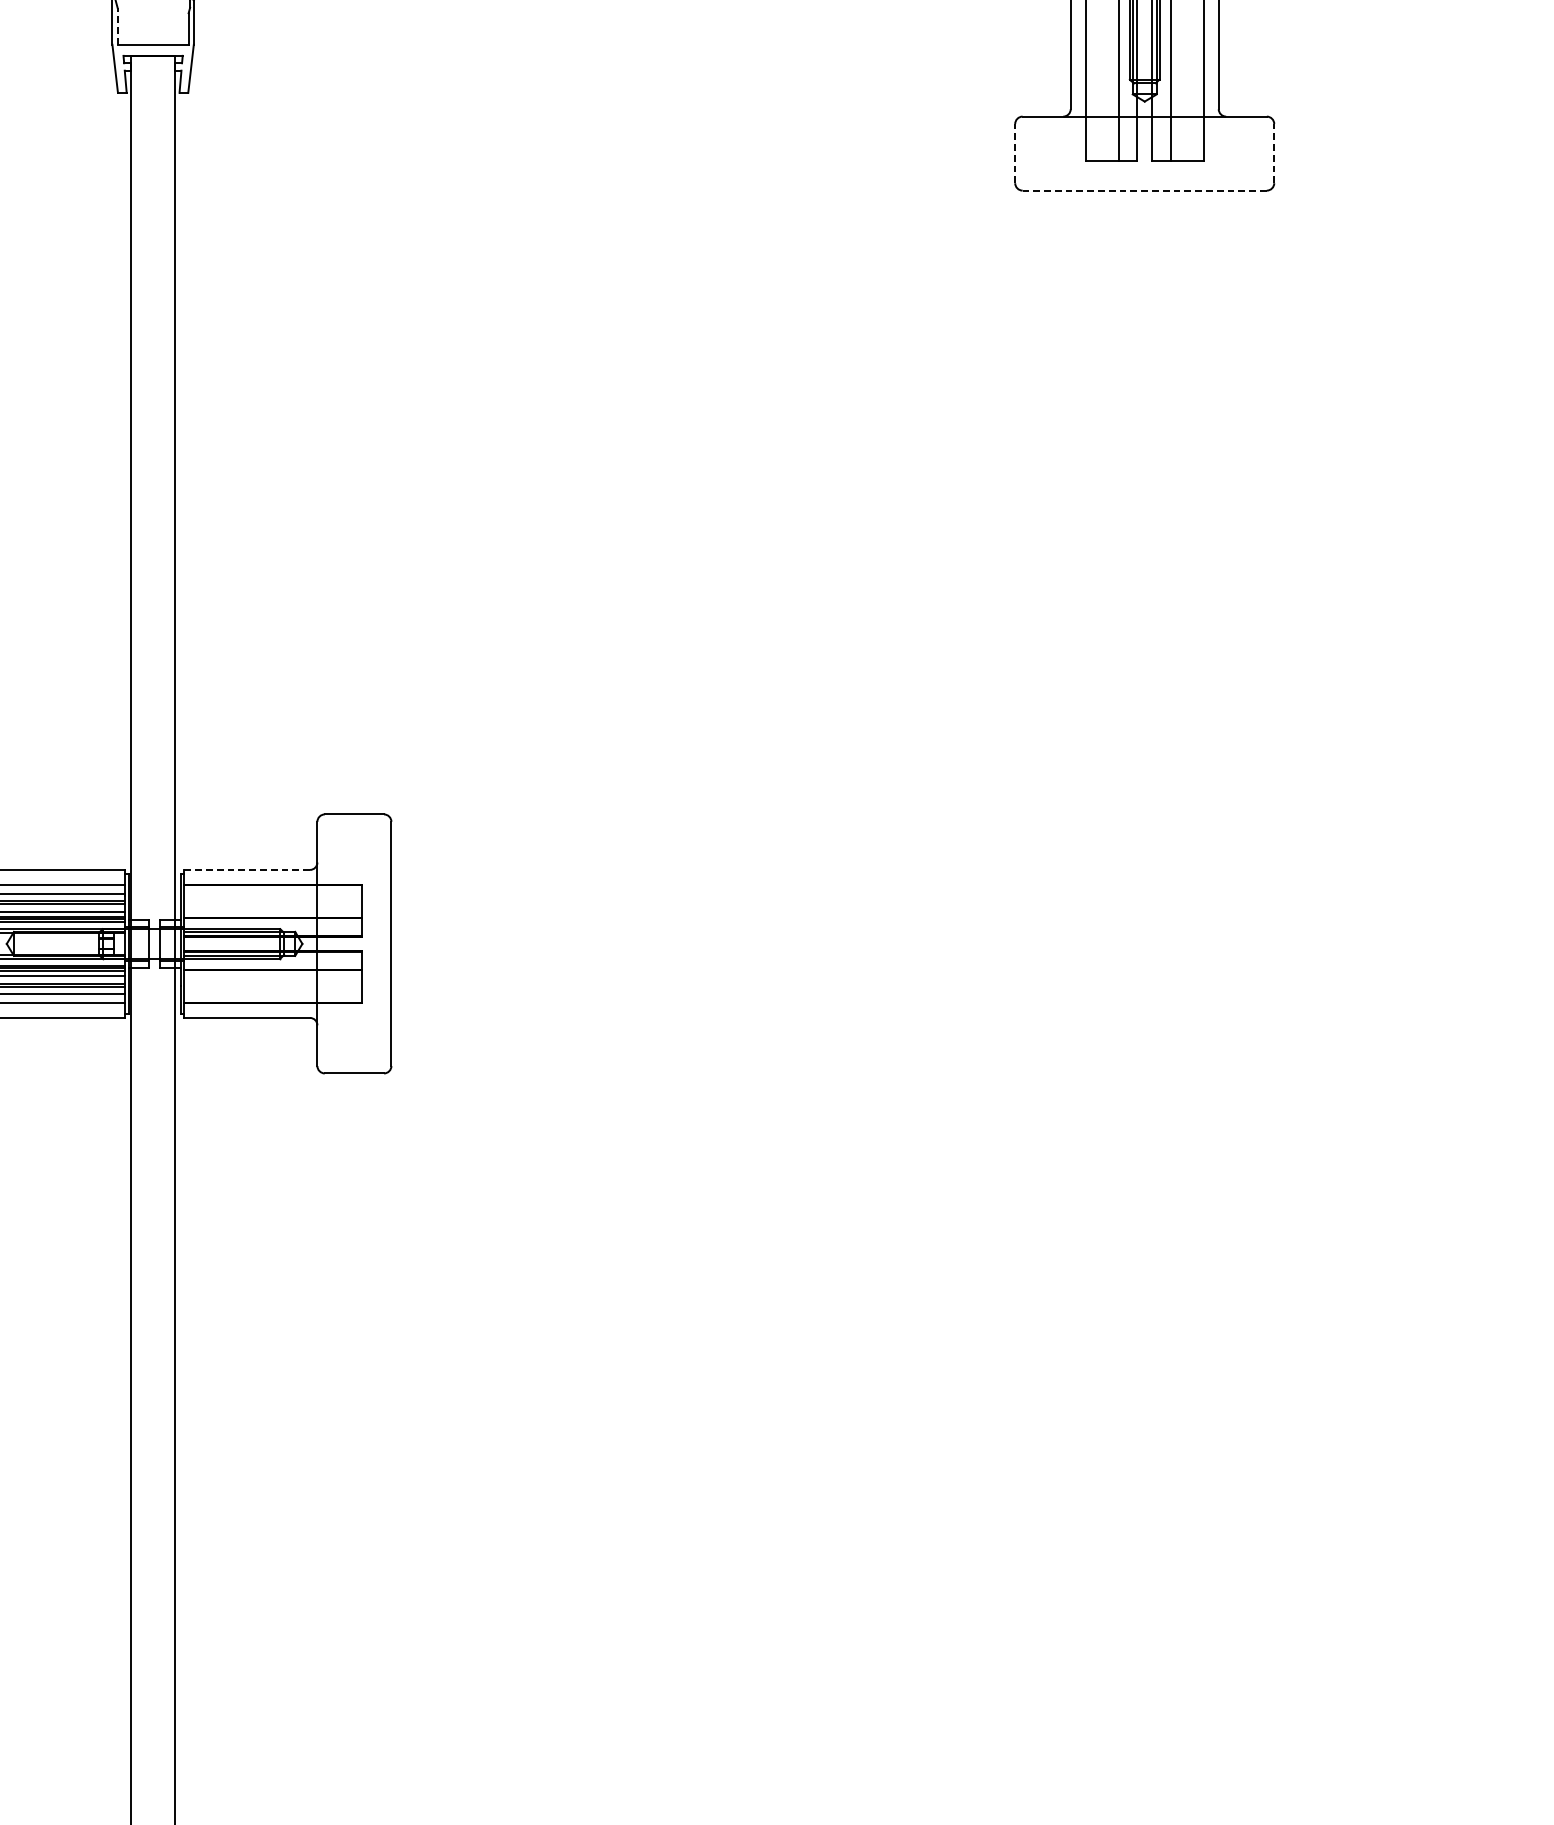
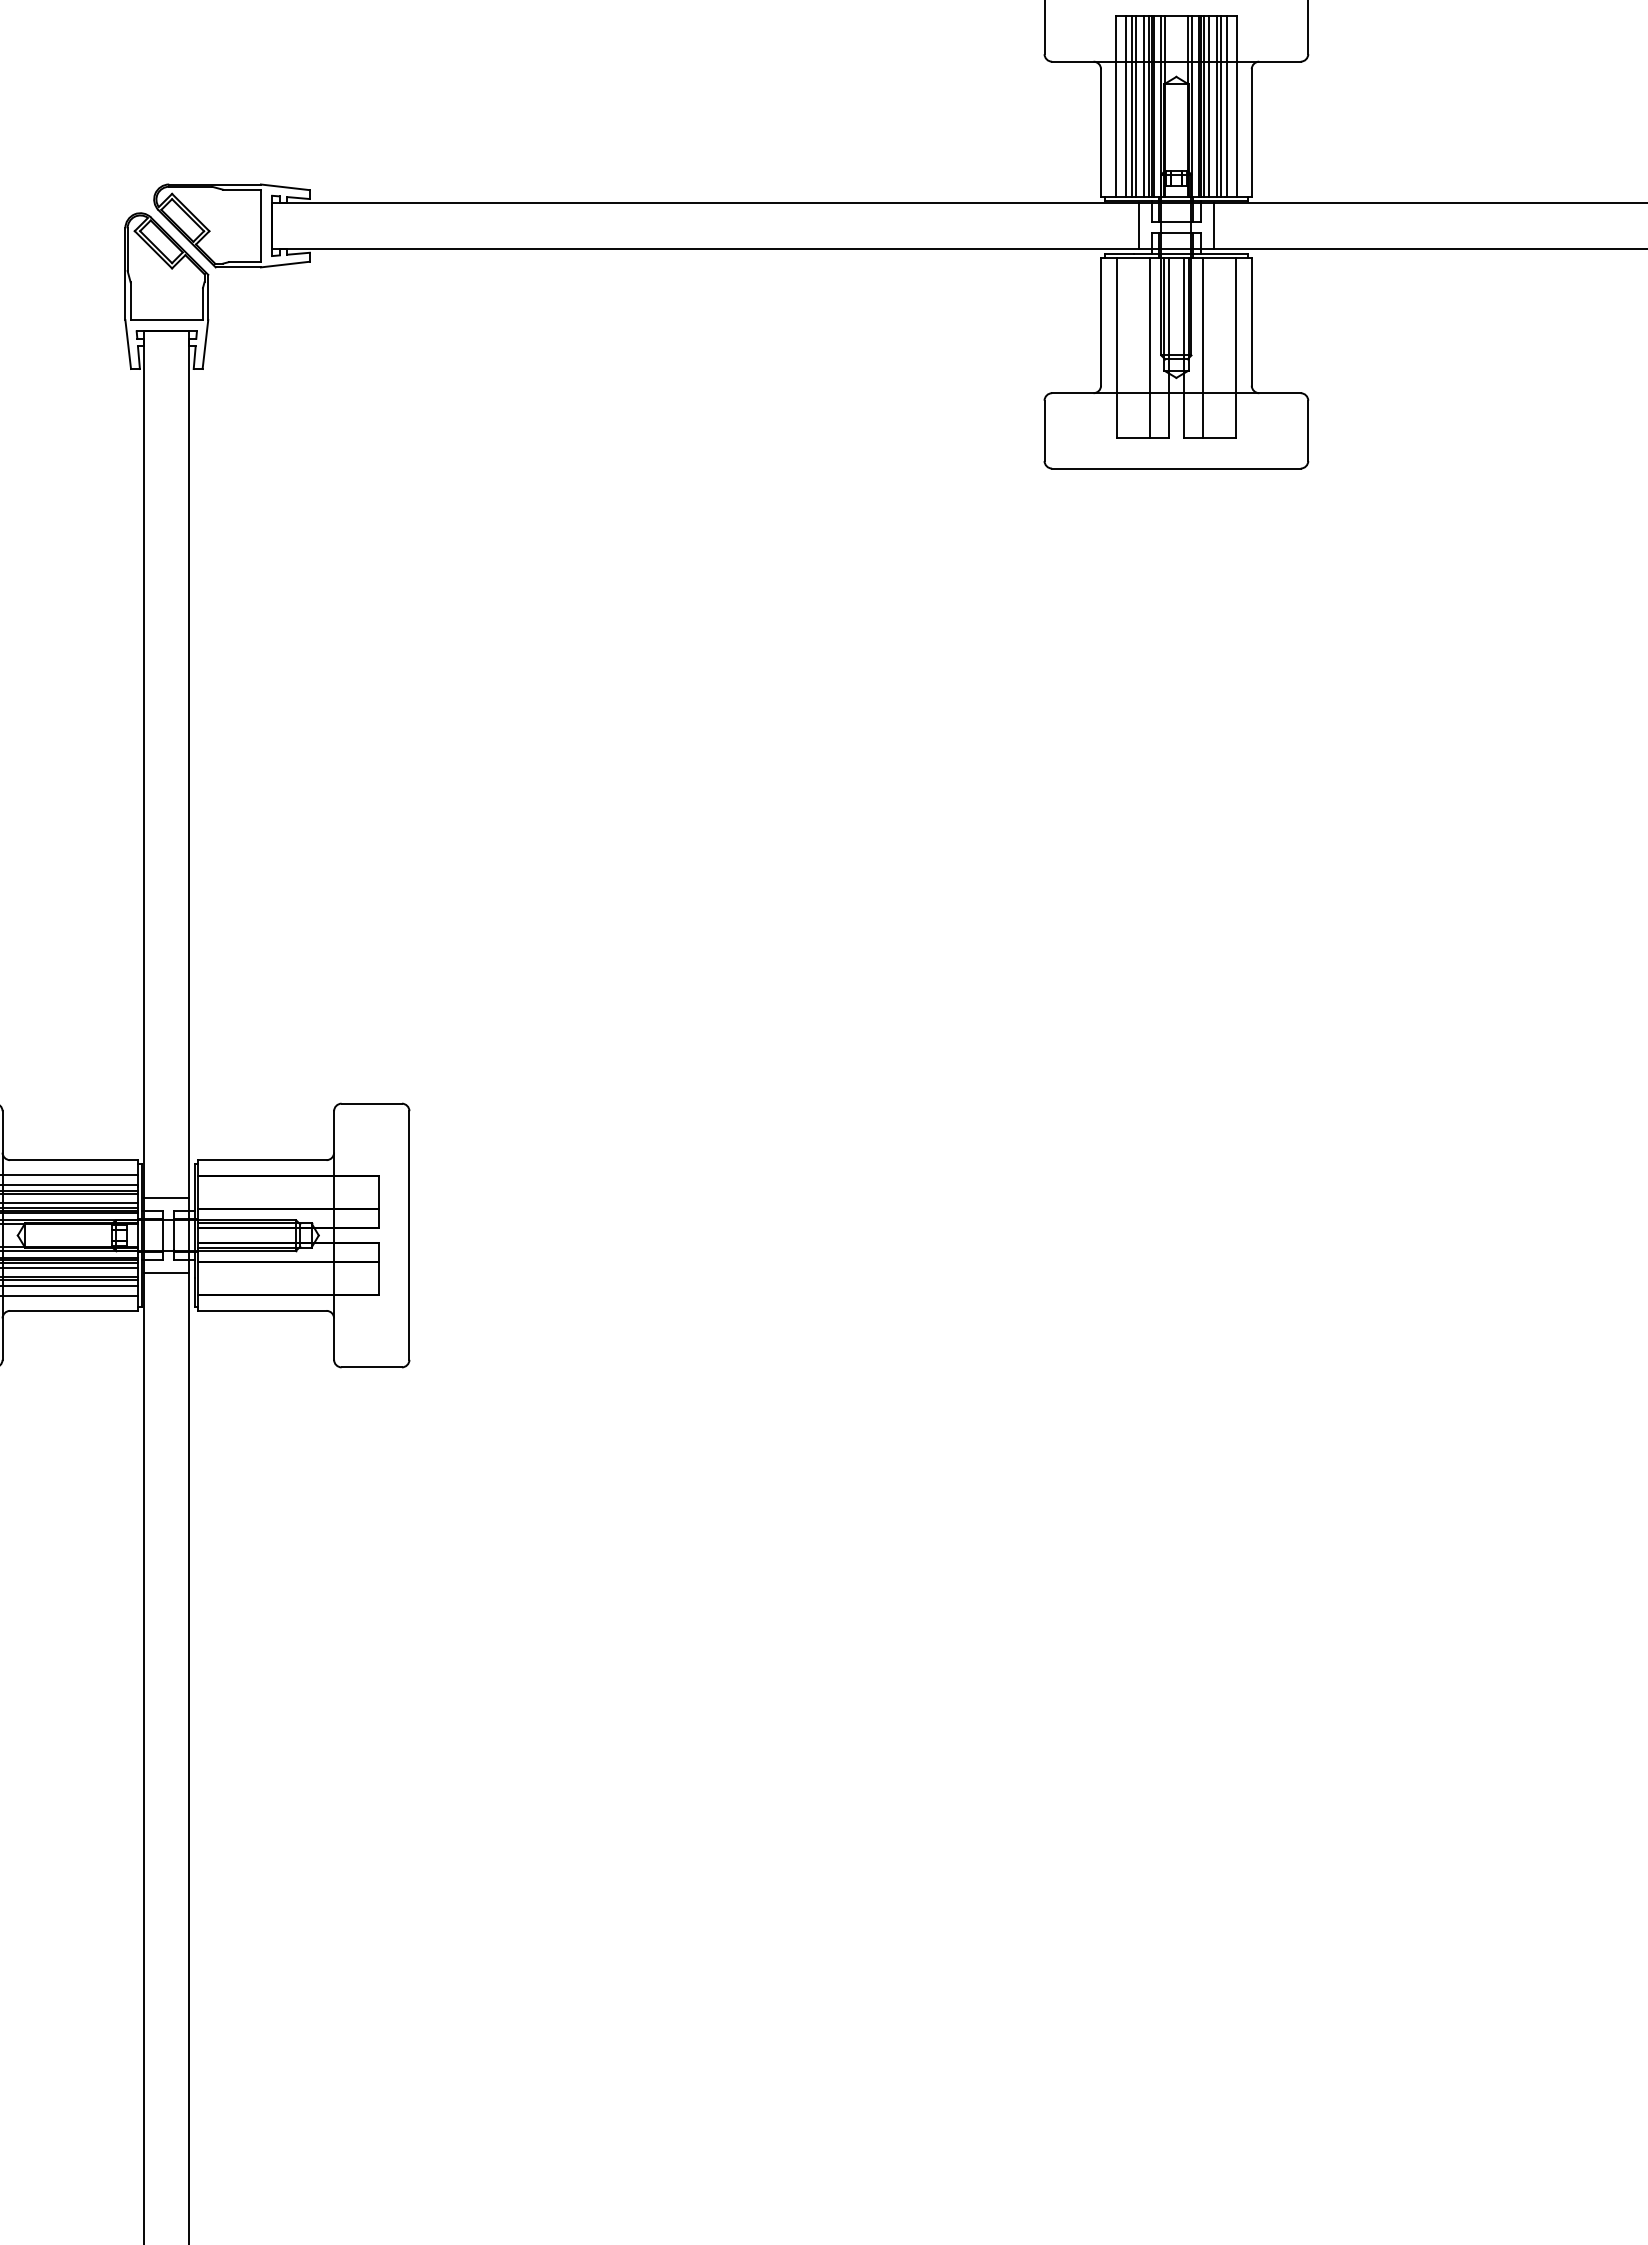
line: (117, 26) -> (130, 301), dashed -> solid
line: (1015, 153) -> (1044, 430), dashed -> solid
line: (1274, 153) -> (1308, 430), dashed -> solid
line: (1143, 190) -> (1175, 468), dashed -> solid
line: (247, 870) -> (262, 1160), dashed -> solid
line: (152, 906) -> (166, 1197), added
line: (152, 981) -> (166, 1273), added

